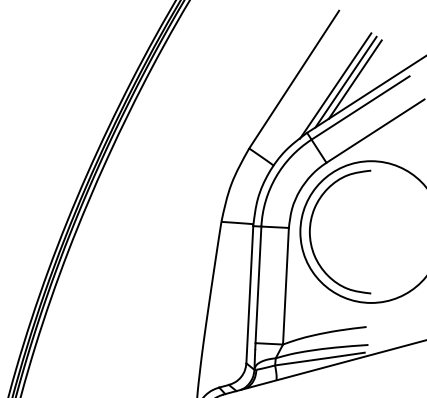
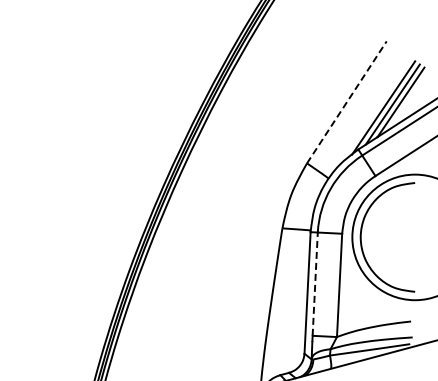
line: (293, 79) -> (346, 102), solid -> dashed
line: (258, 285) -> (315, 284), solid -> dashed

